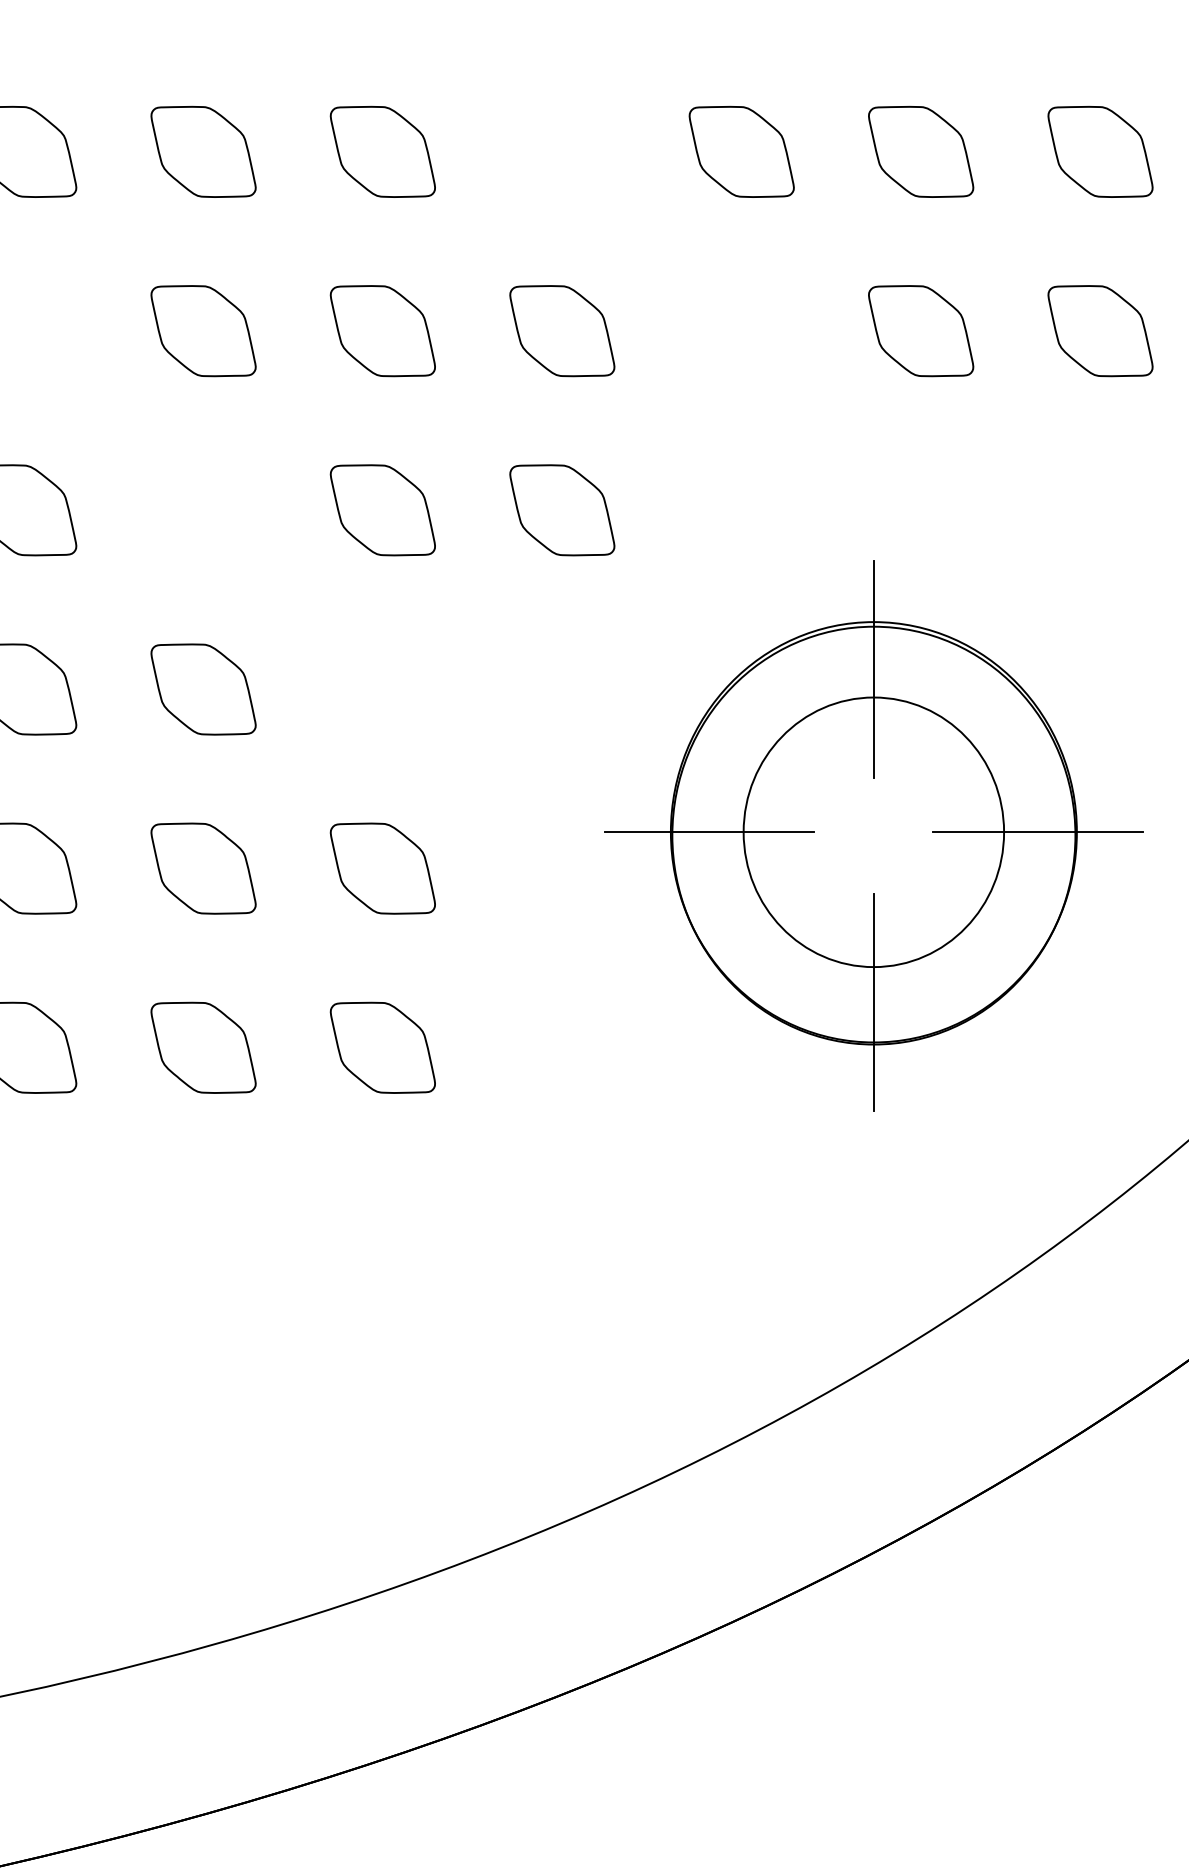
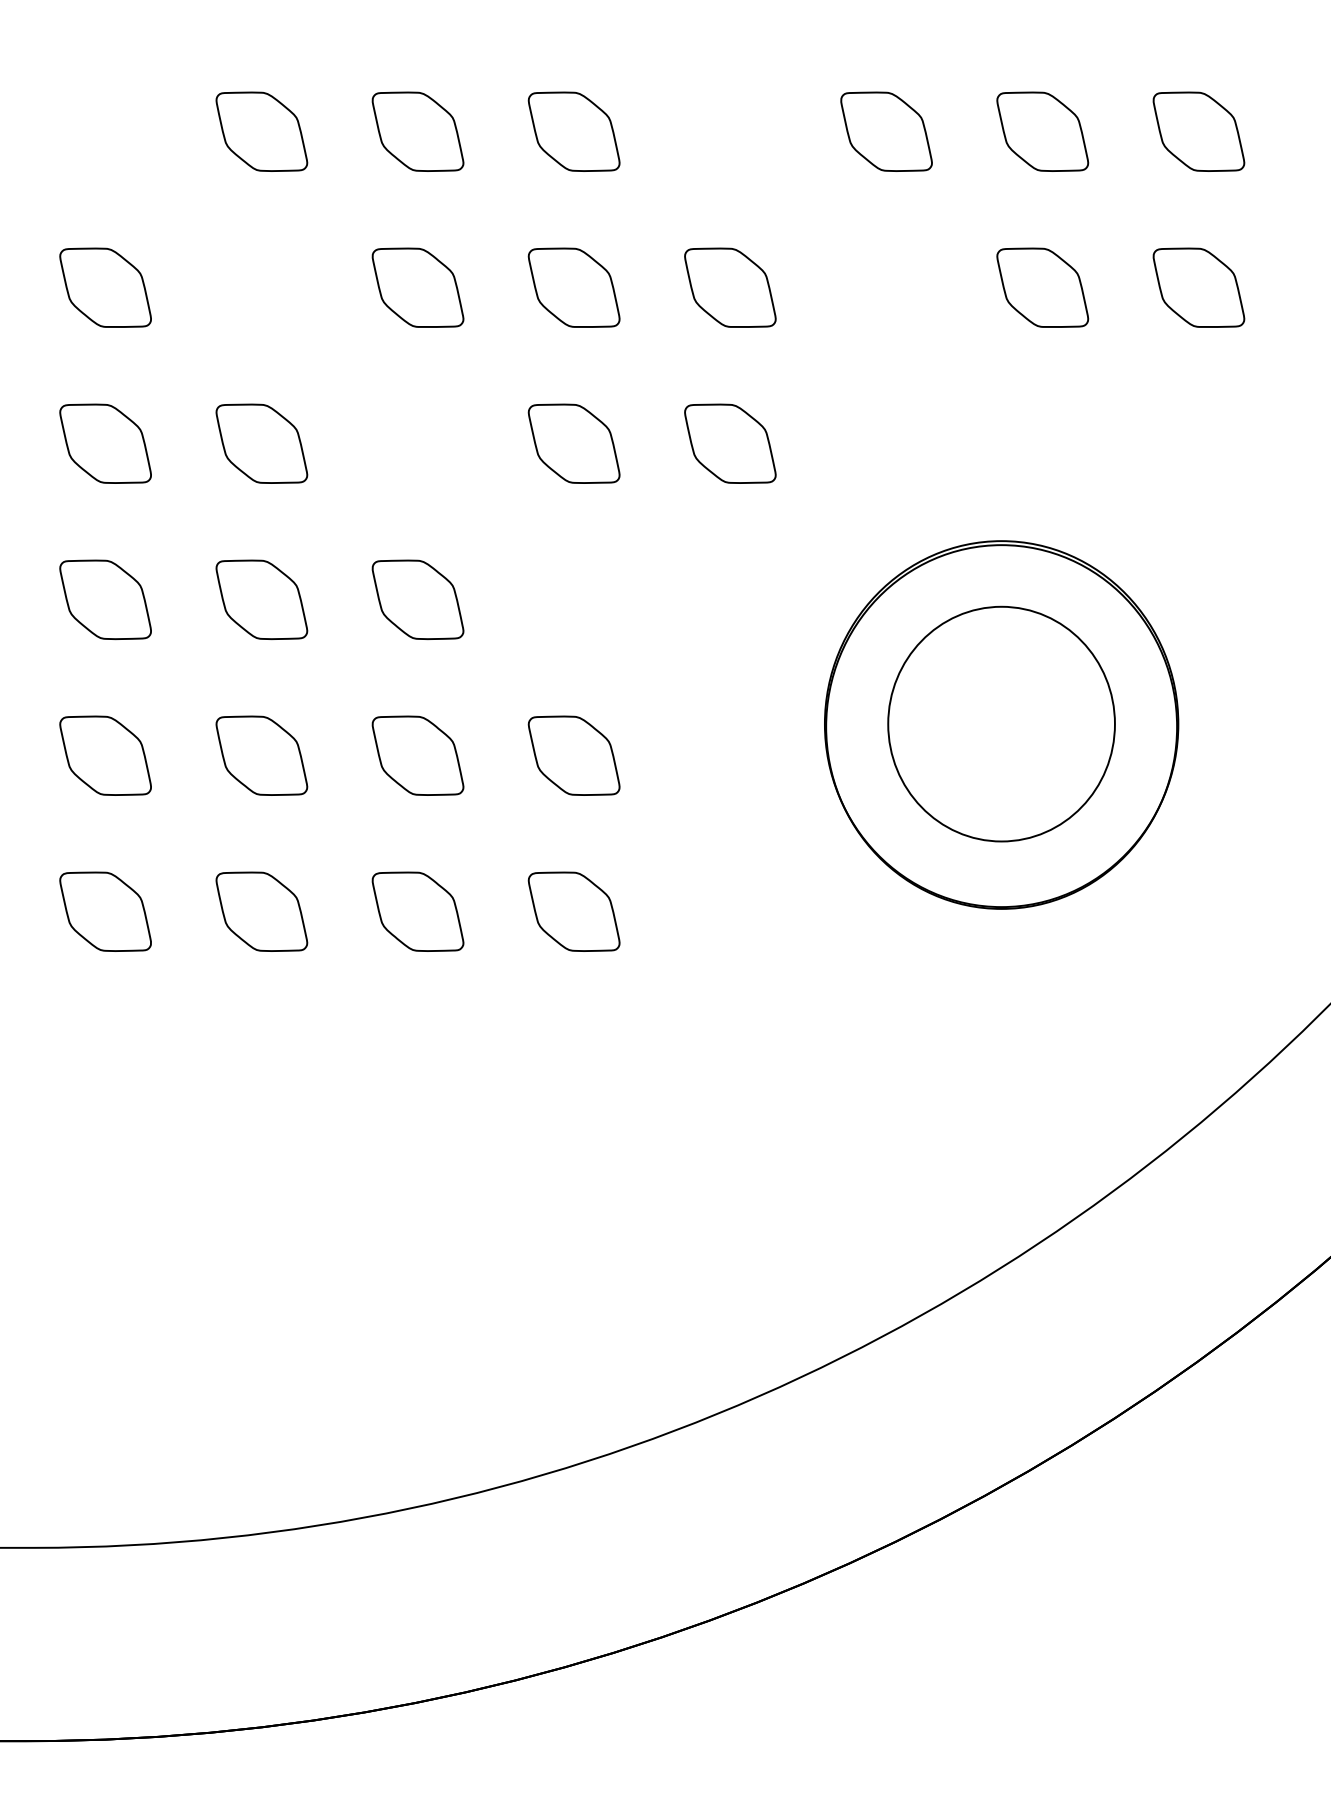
line: (873, 668) -> (1001, 581), removed
line: (709, 832) -> (858, 724), removed
line: (1037, 832) -> (1144, 724), removed
line: (873, 1001) -> (1001, 871), removed

